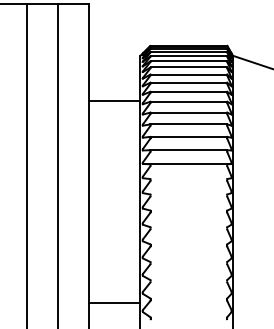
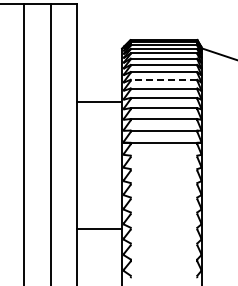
line: (188, 91) -> (163, 79), solid -> dashed
line: (114, 100) -> (99, 101), moved
line: (114, 303) -> (99, 229), moved

